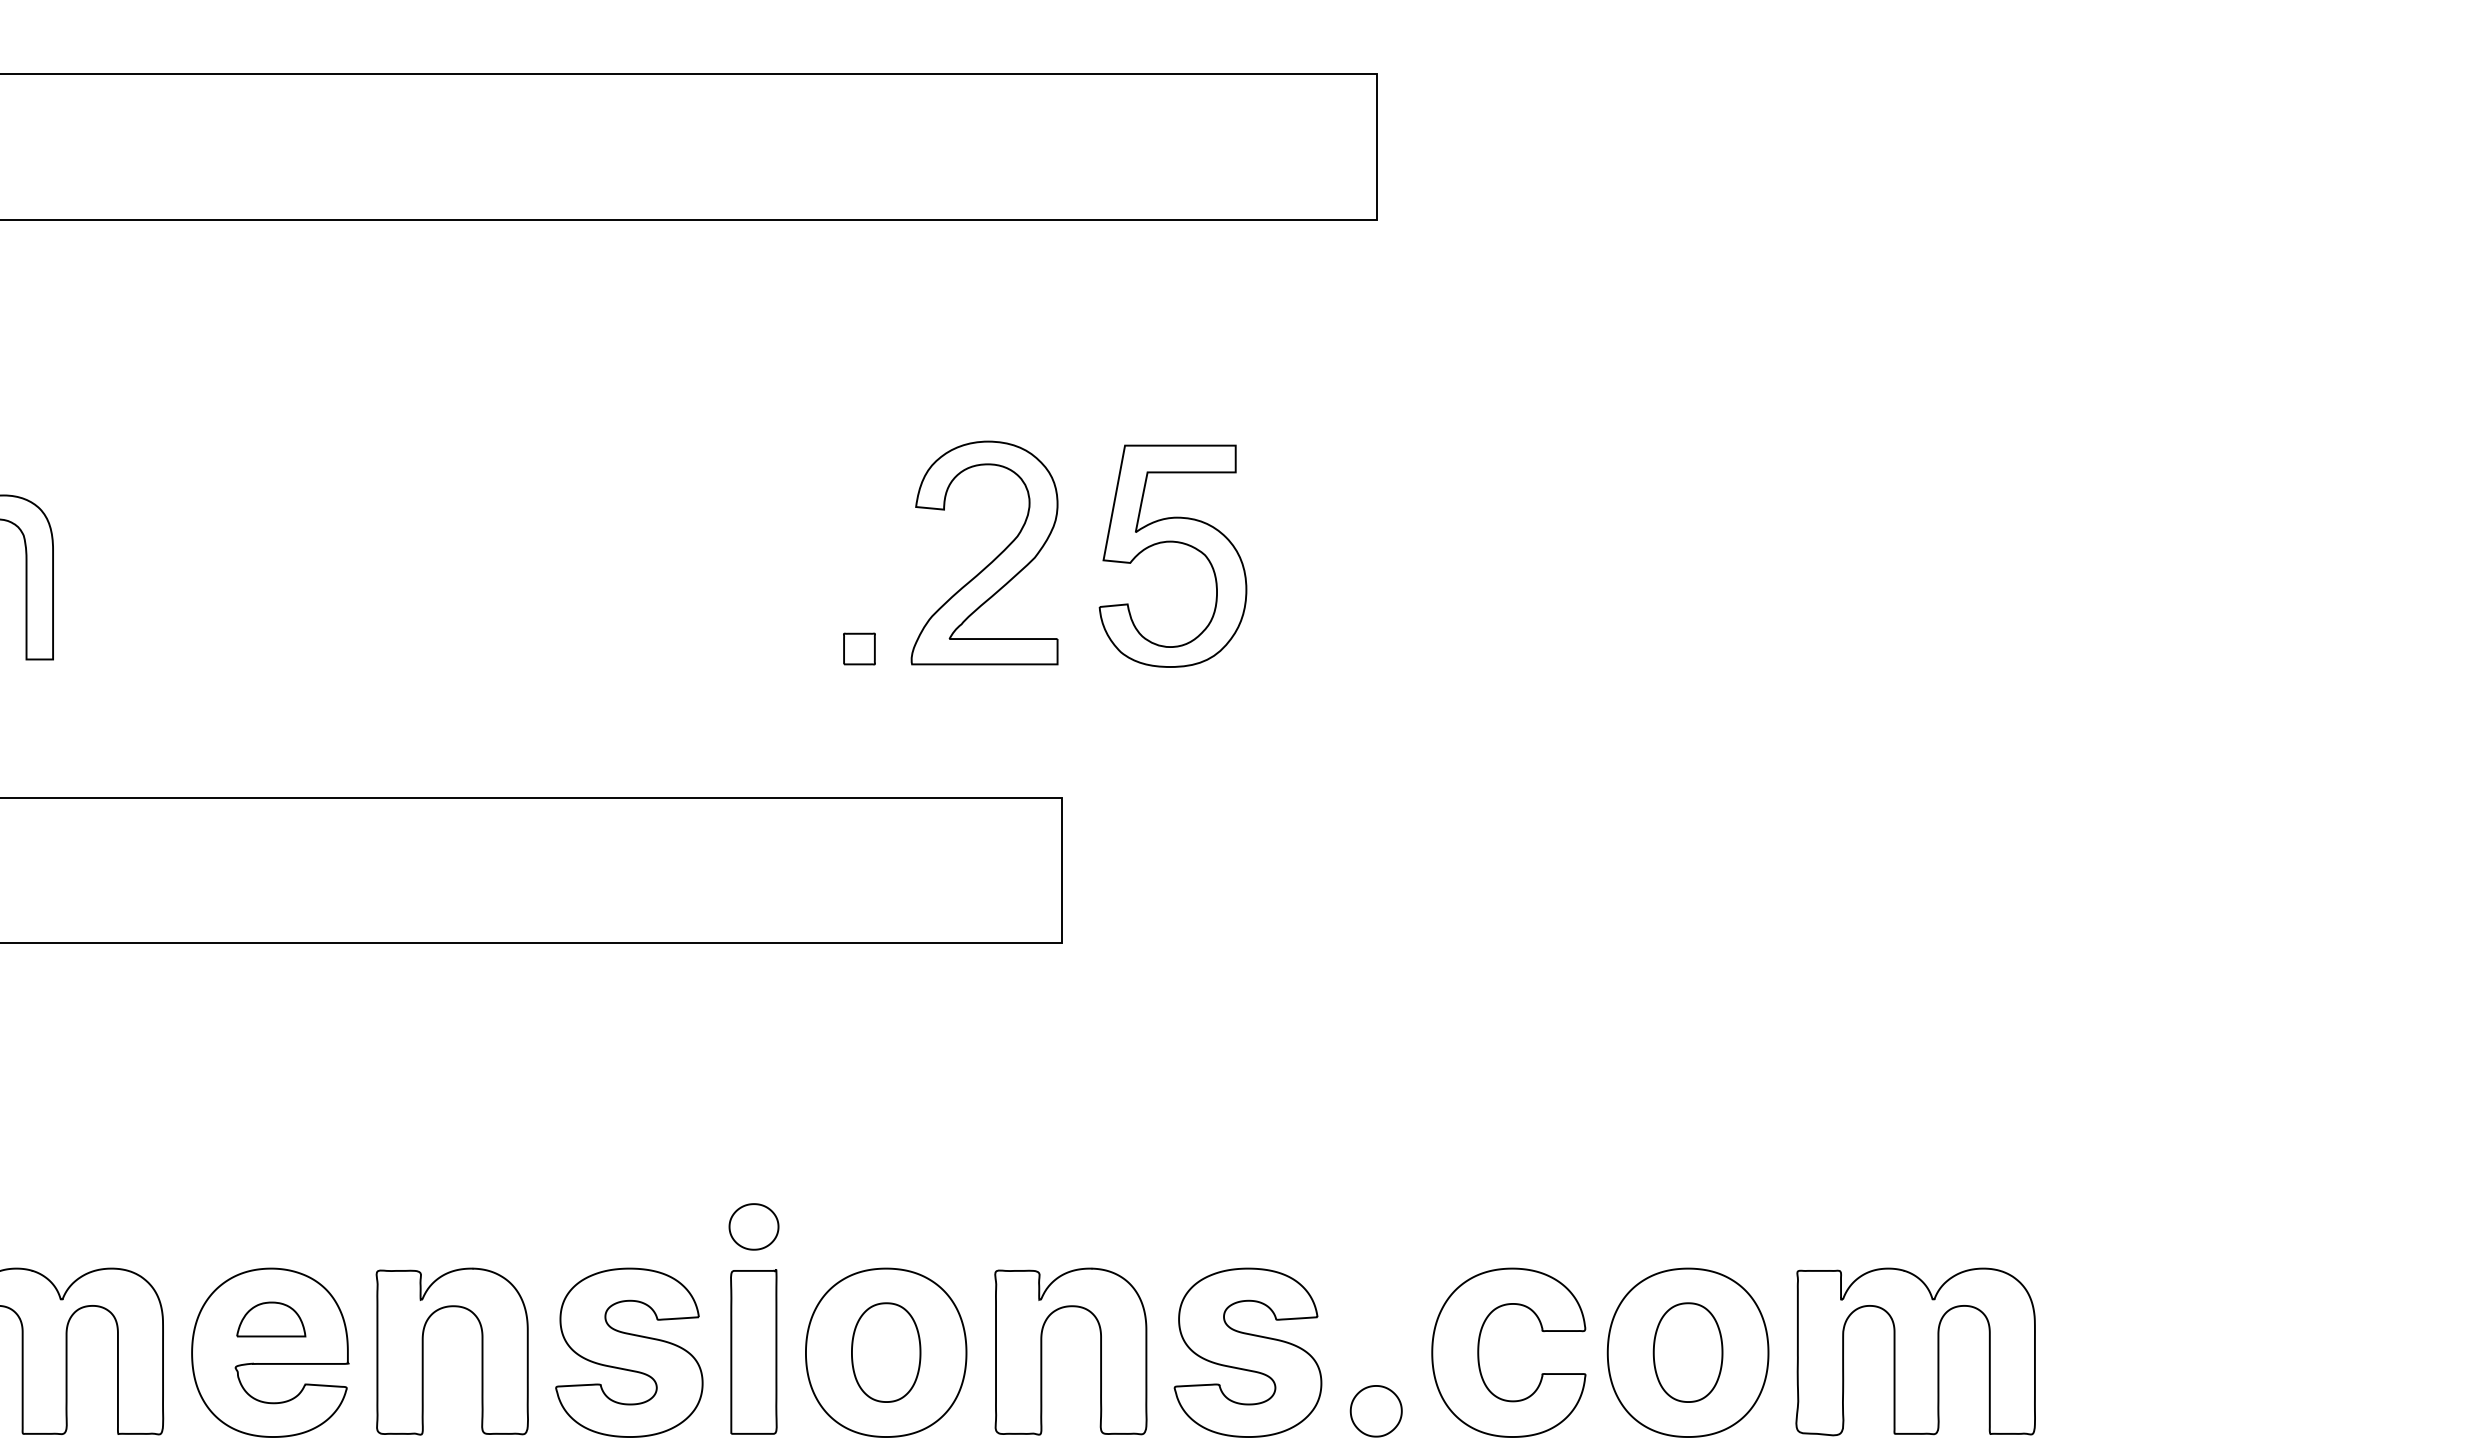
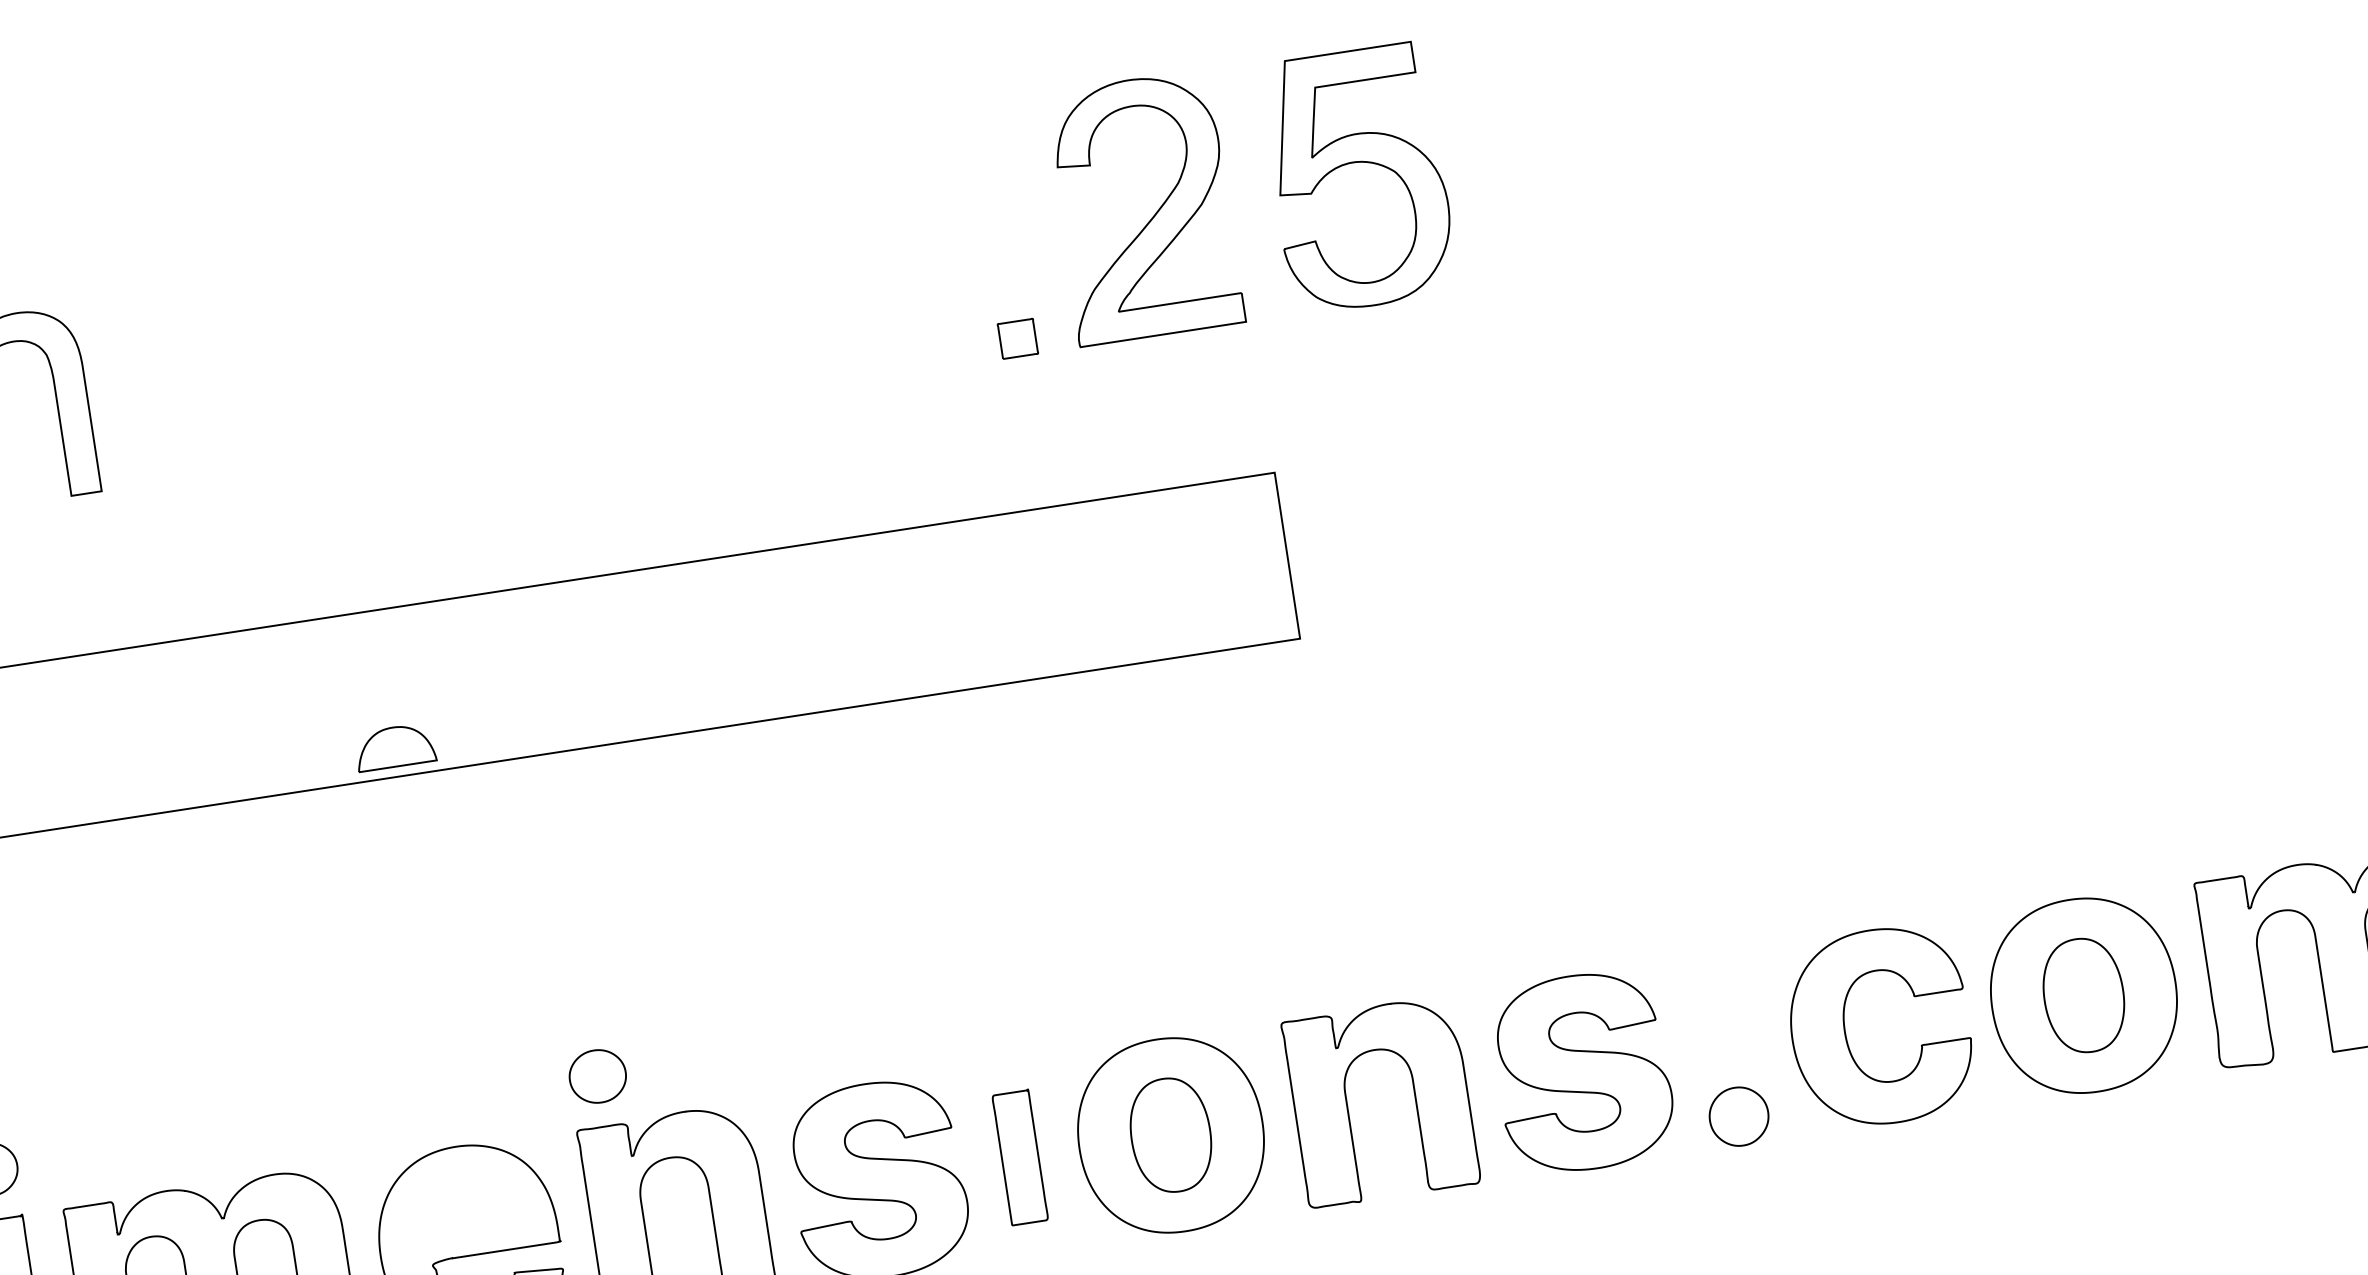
part: (753, 1226) -> (597, 1076), moved
part: (271, 1319) -> (395, 746), moved
part: (753, 1351) -> (1019, 1157), size x0.7

